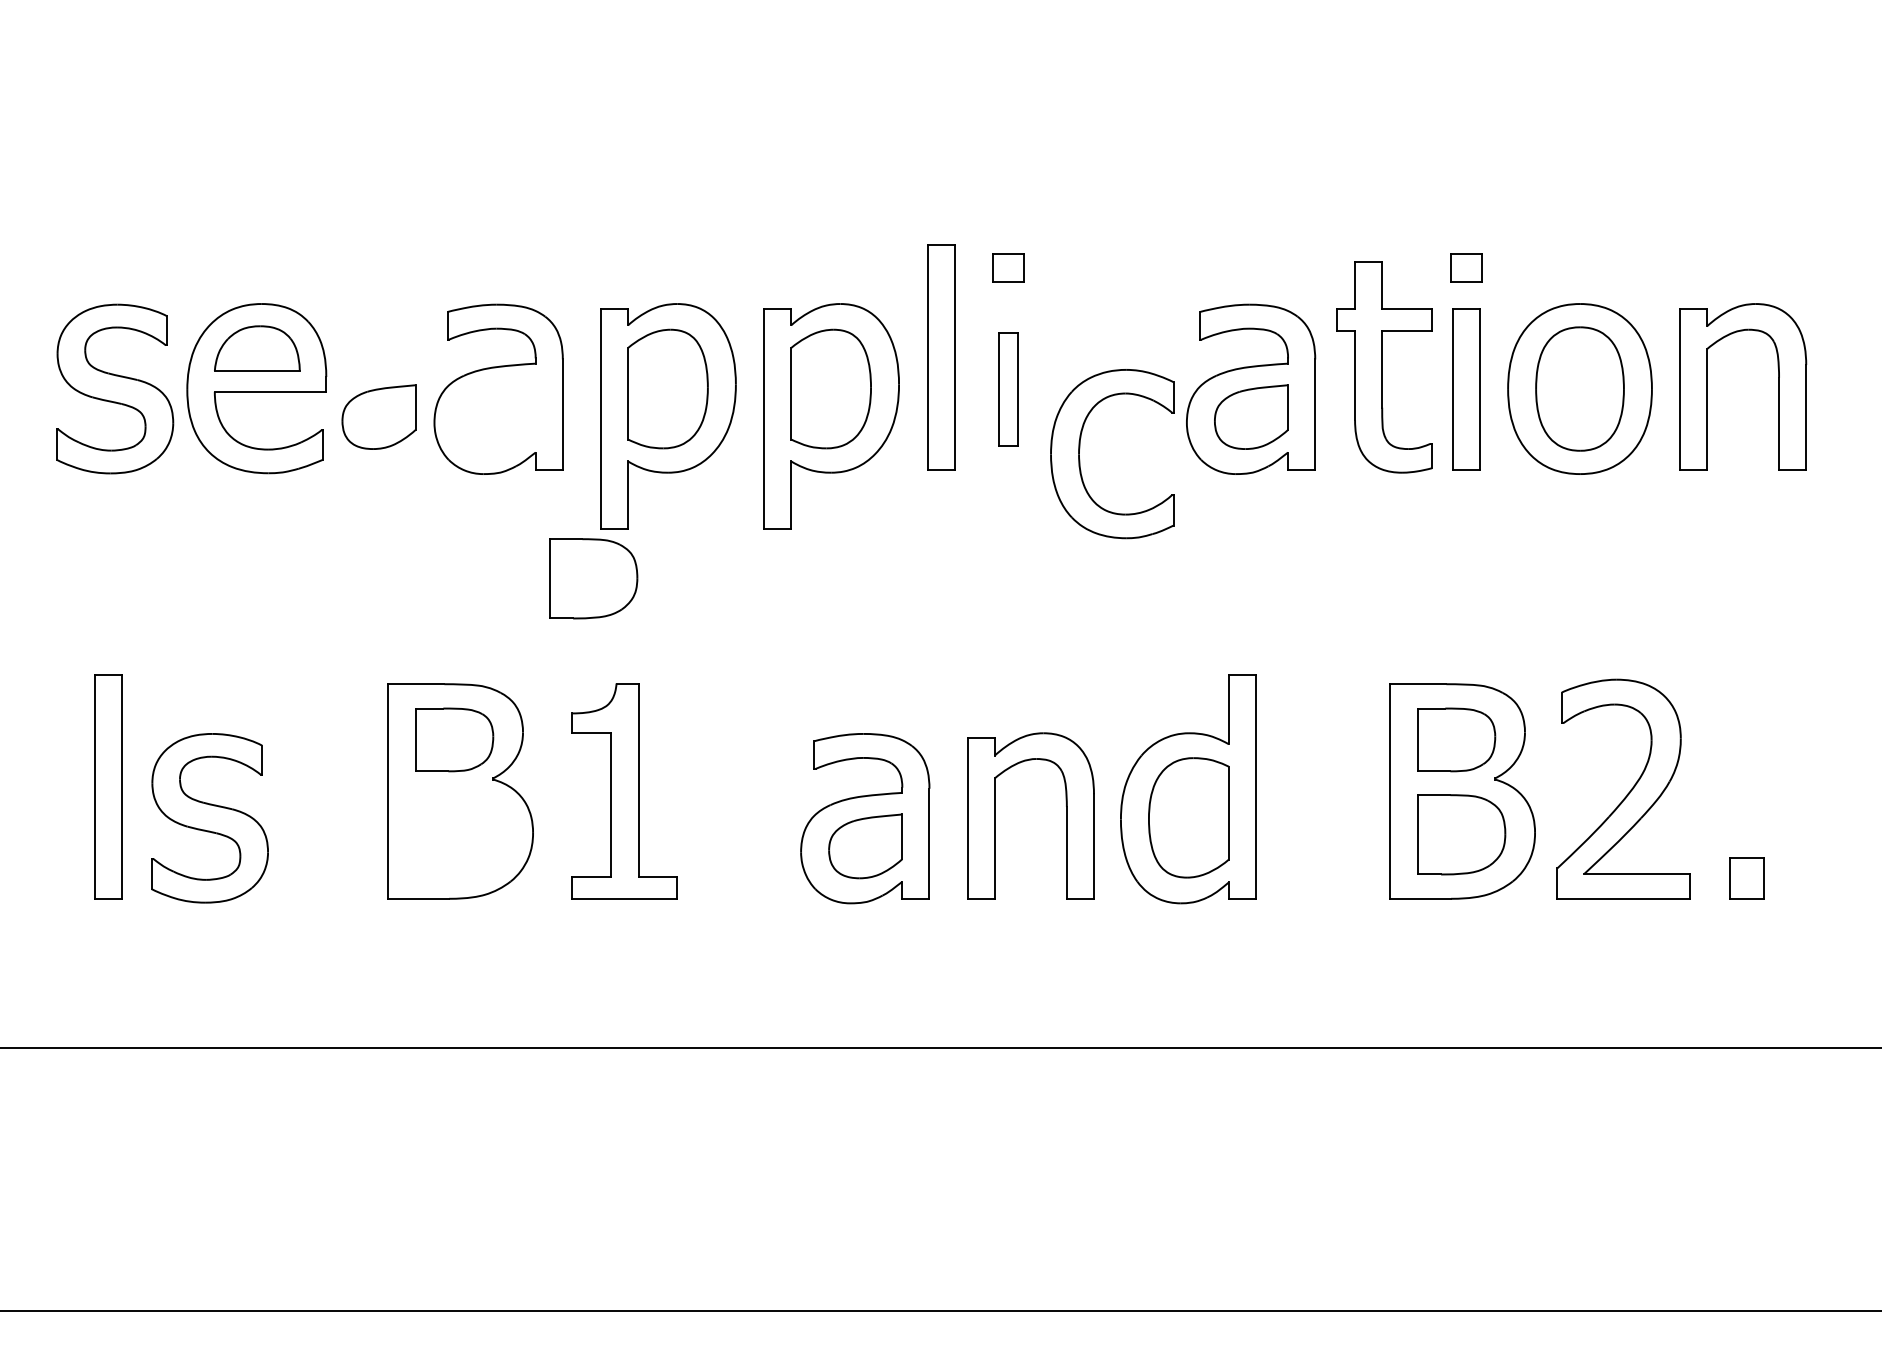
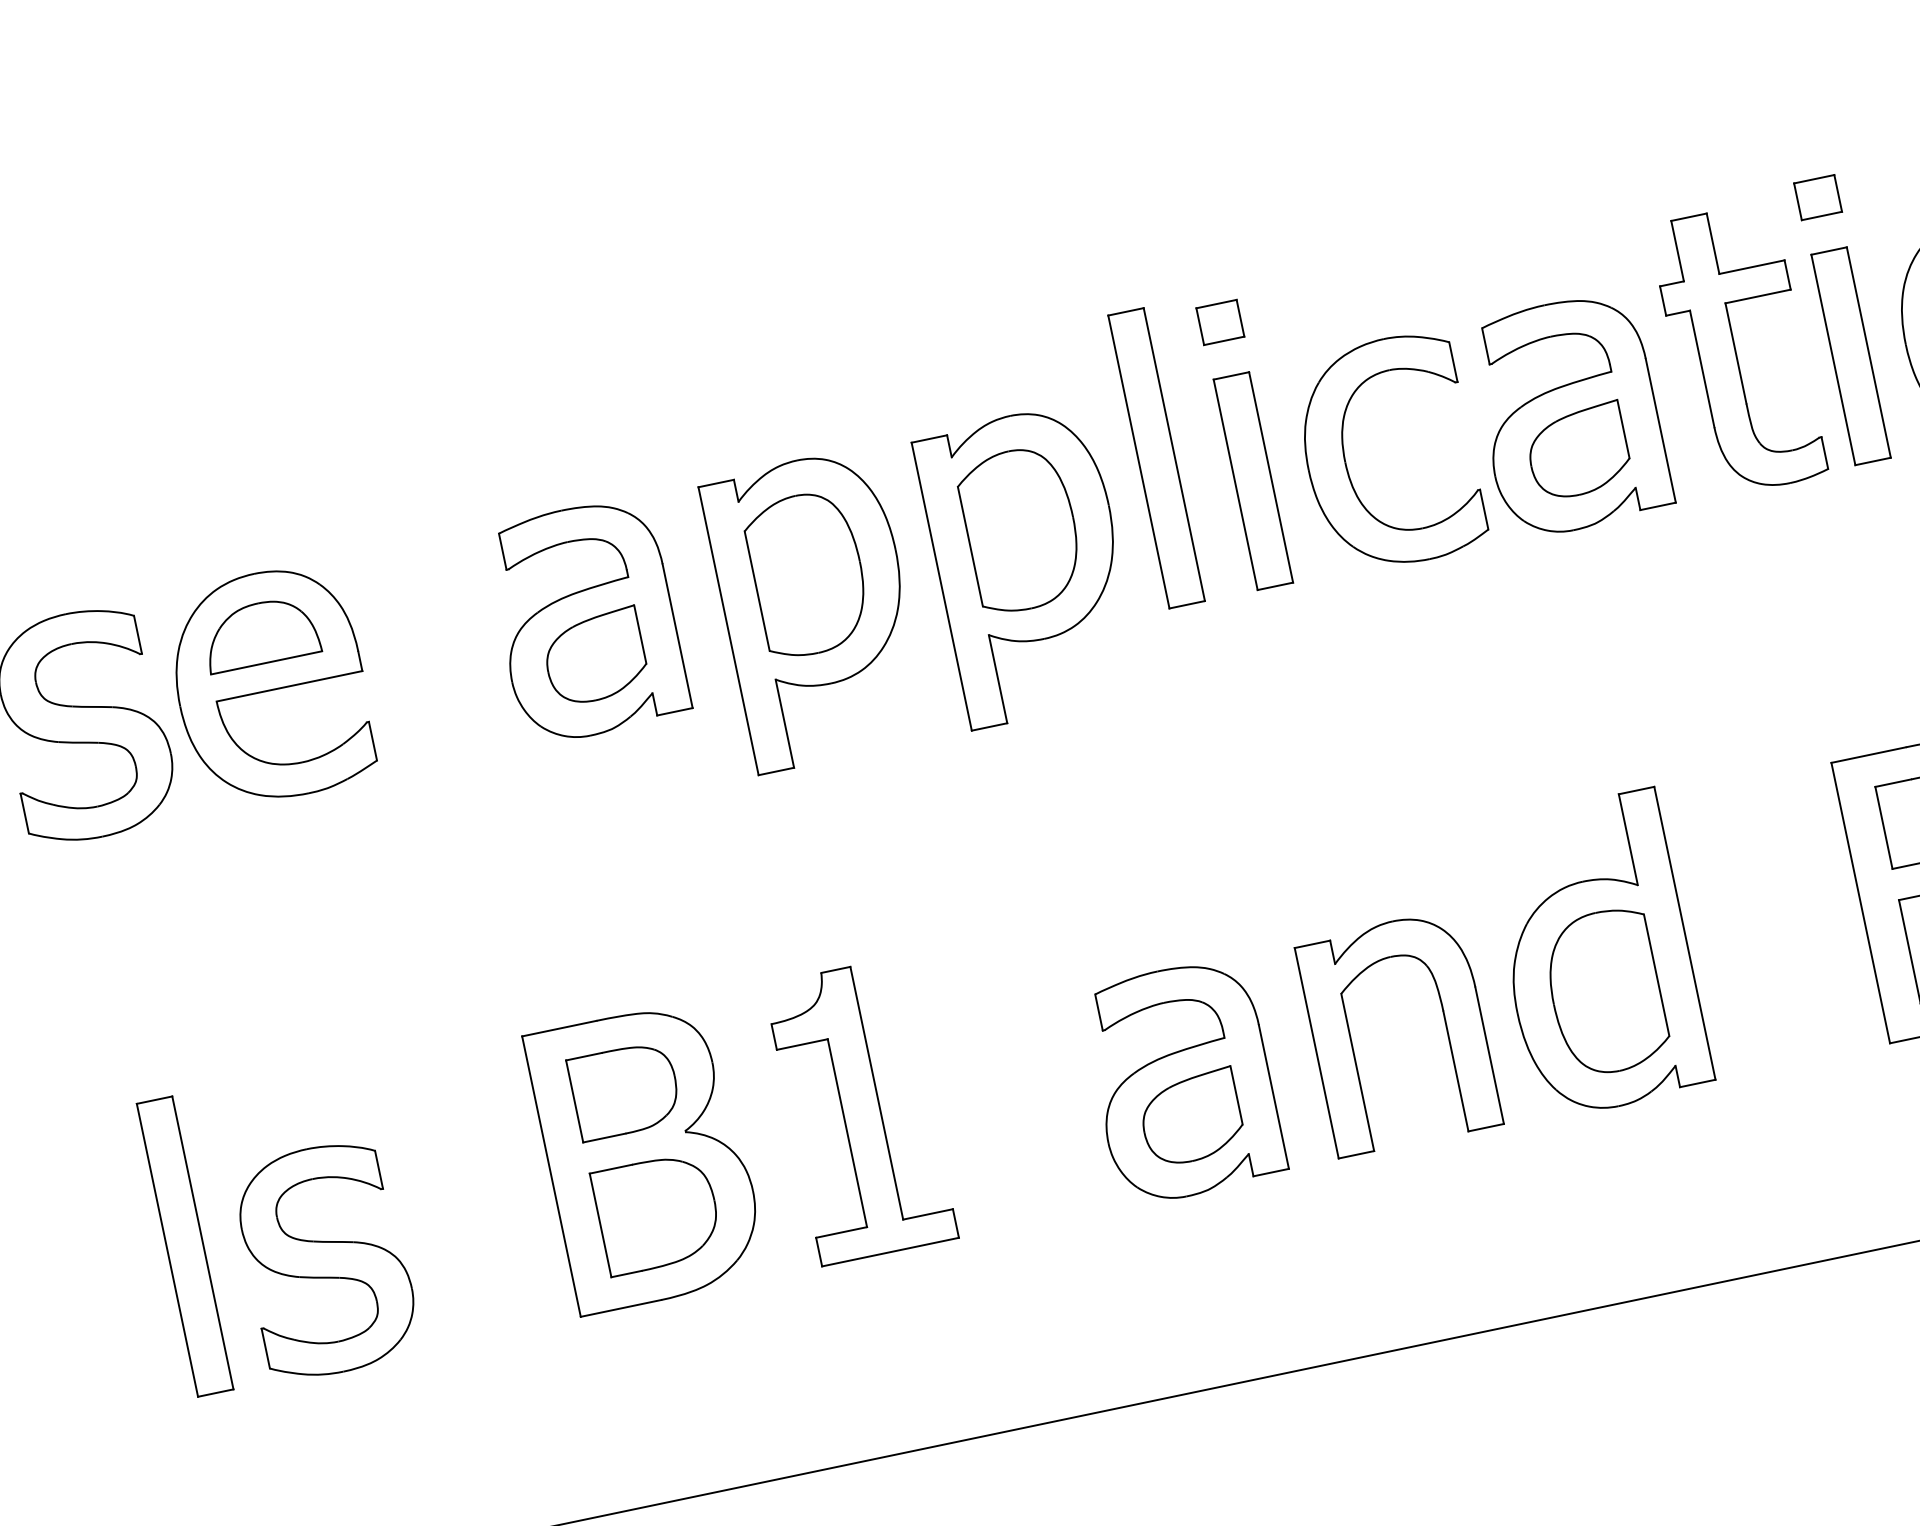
part: (1008, 389) -> (1253, 481), size x1.43
part: (378, 416) -> (594, 656), moved
part: (1080, 459) -> (1348, 468), moved
part: (593, 578) -> (657, 1213), moved

